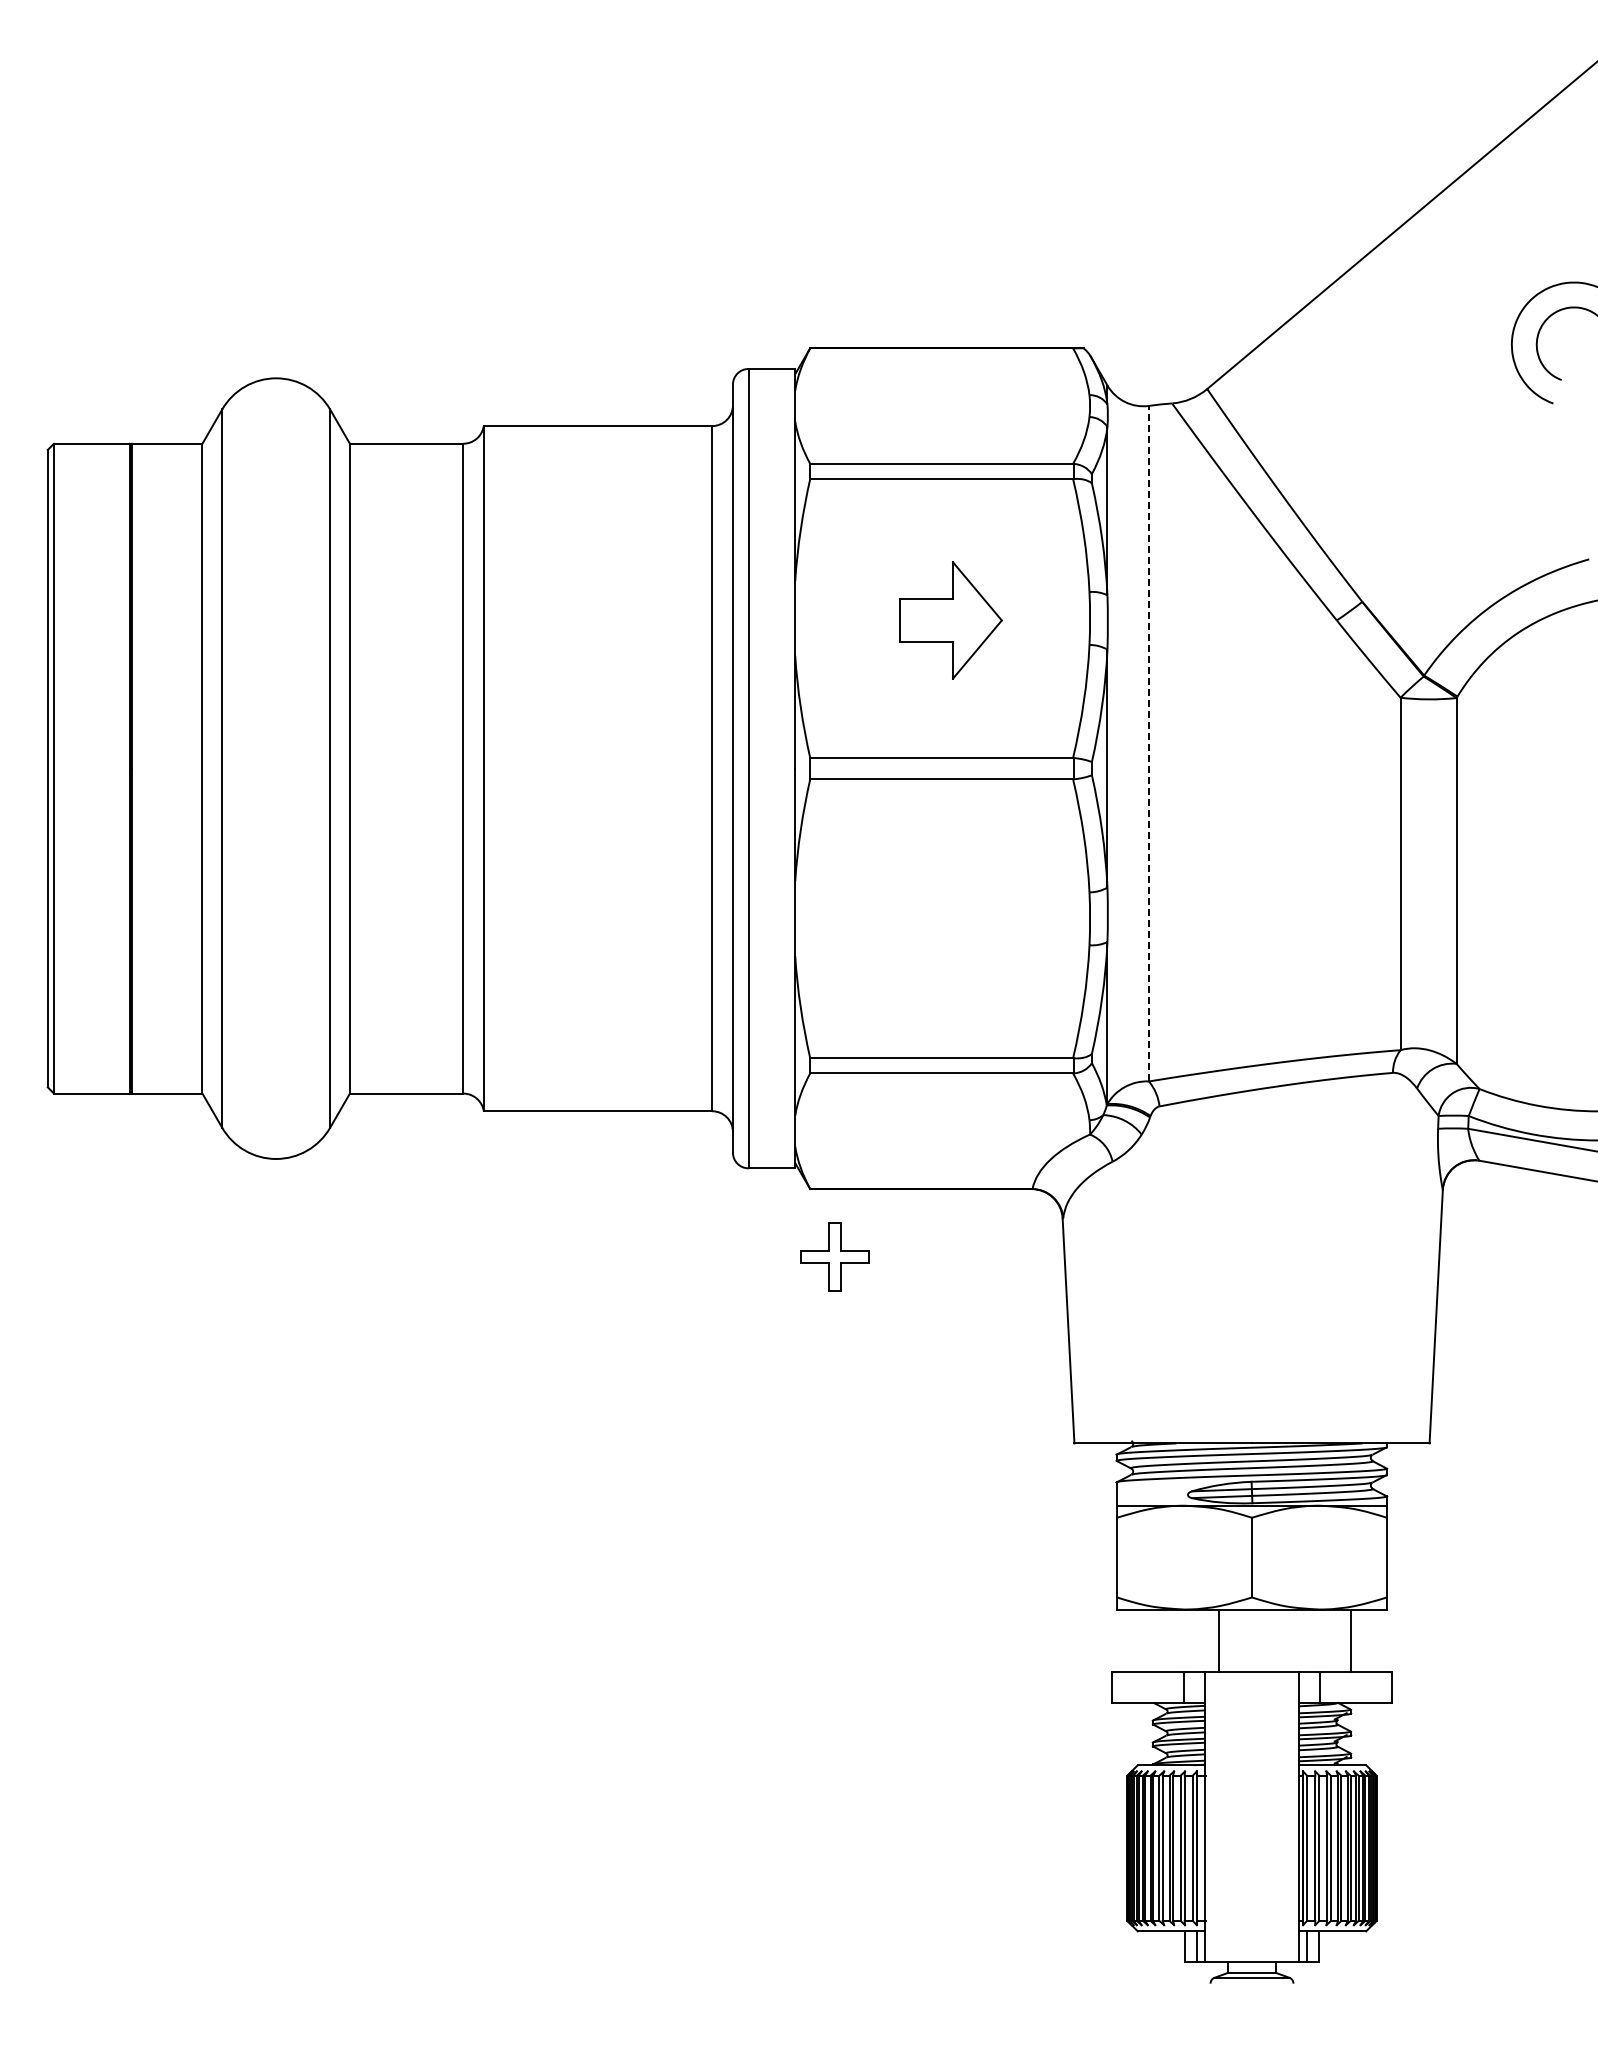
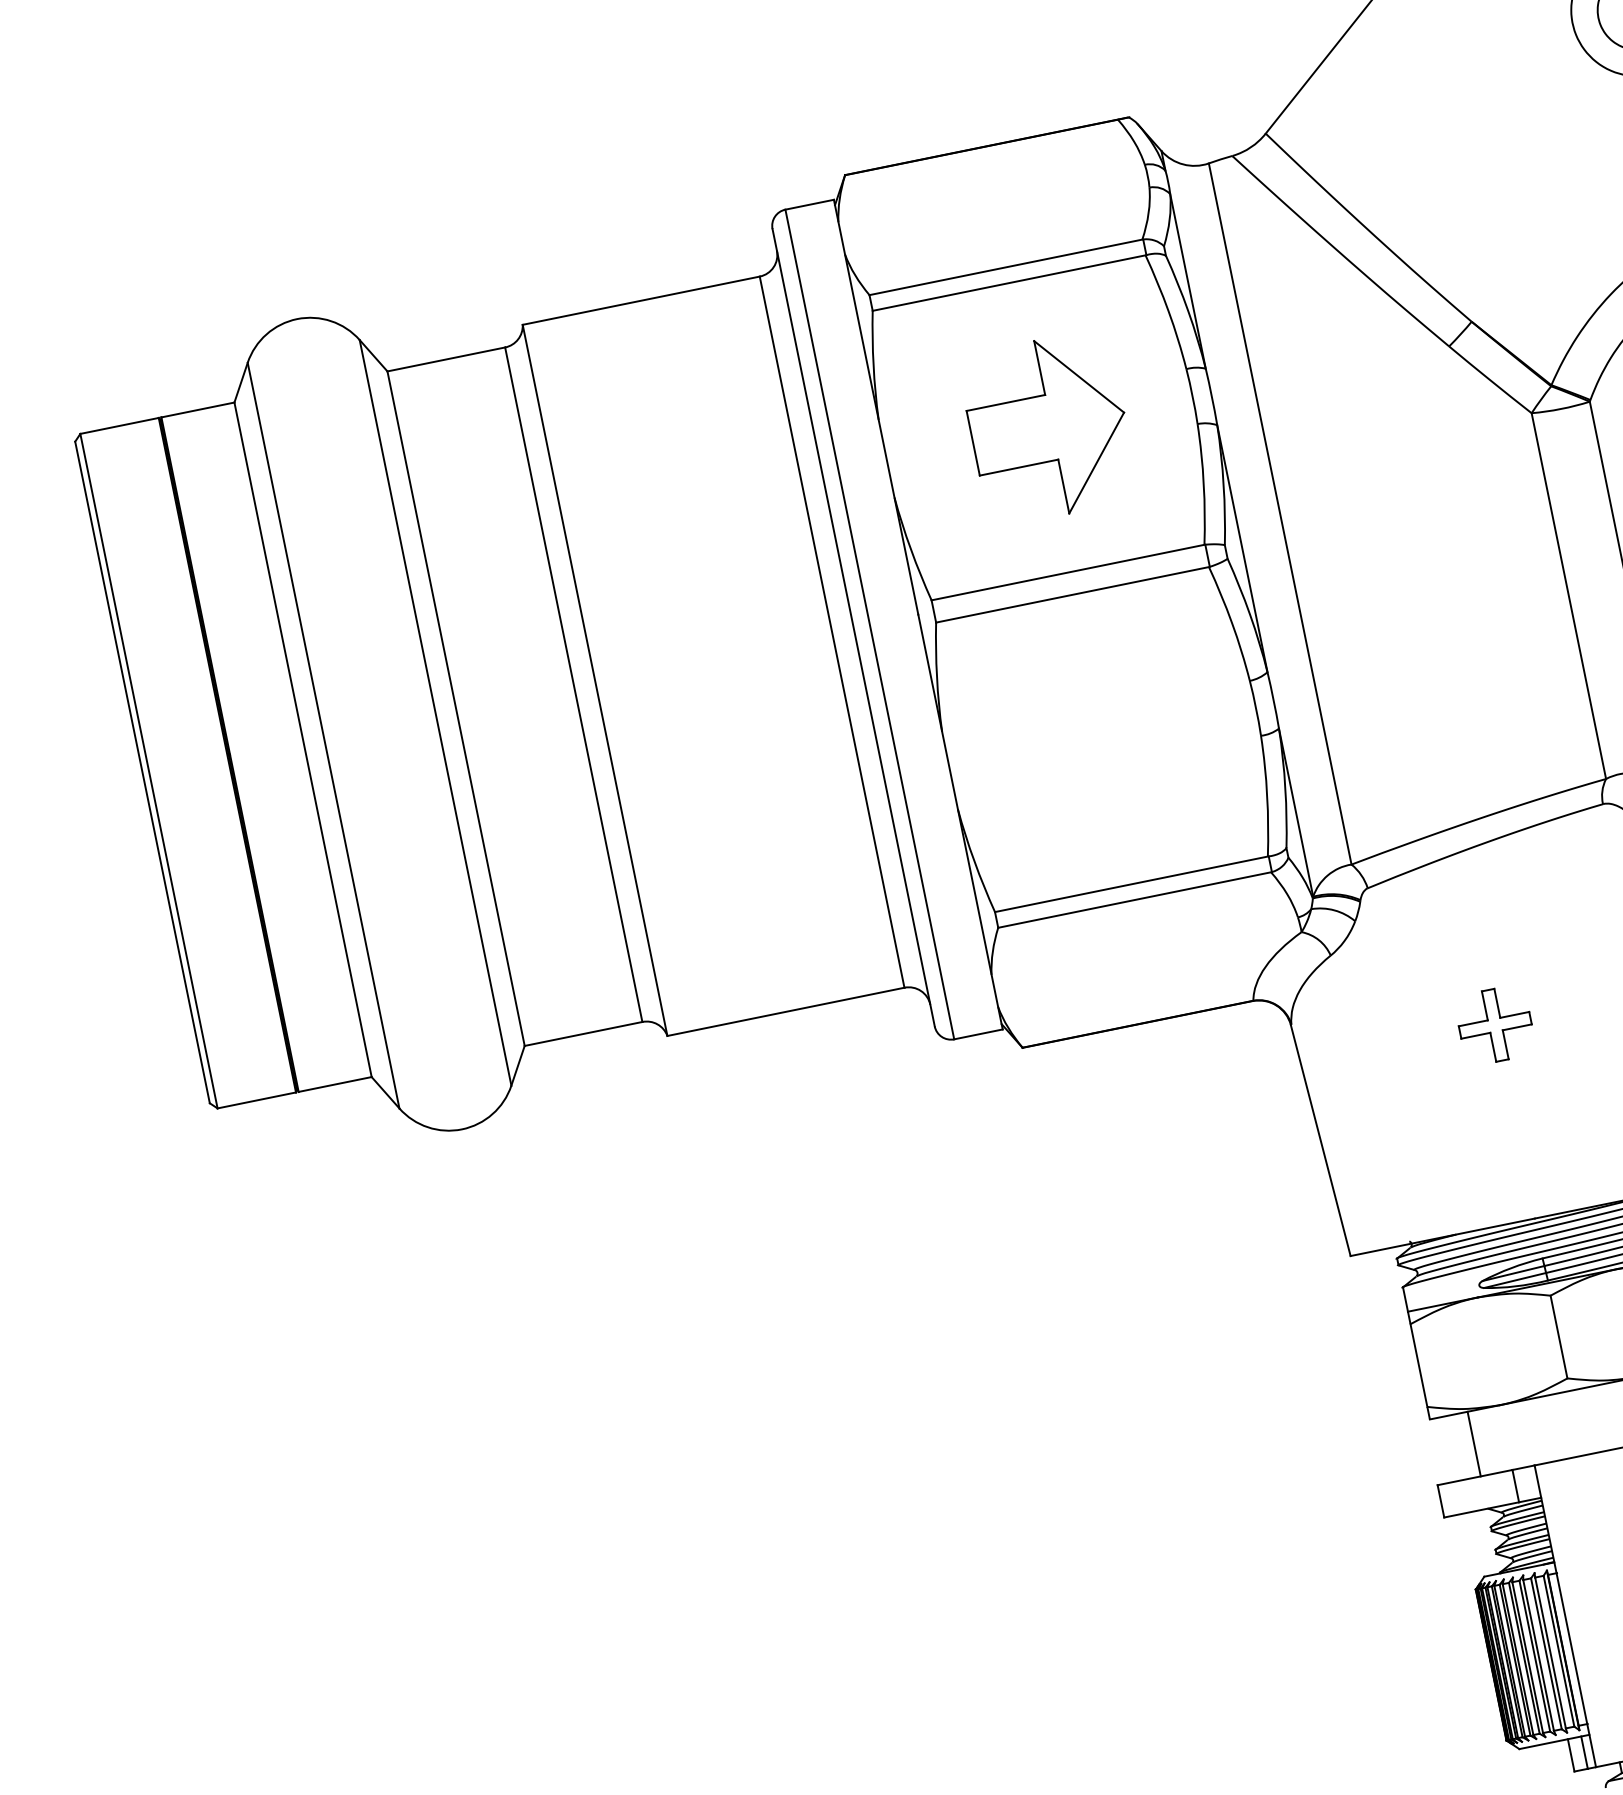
part: (950, 620) -> (1048, 428), size x1.43
line: (1148, 743) -> (1279, 513), dashed -> solid
part: (834, 1256) -> (1494, 1024), moved
line: (1219, 1640) -> (1474, 1443), moved

